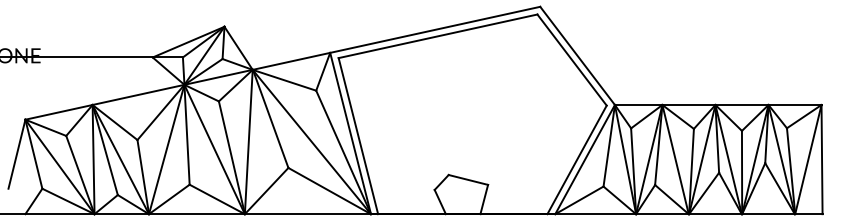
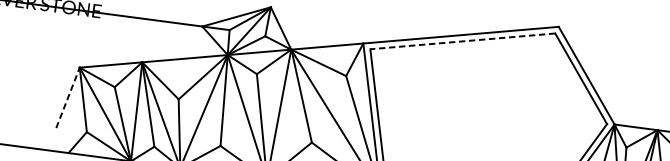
line: (438, 36) -> (463, 41), solid -> dashed
line: (16, 154) -> (67, 98), solid -> dashed

